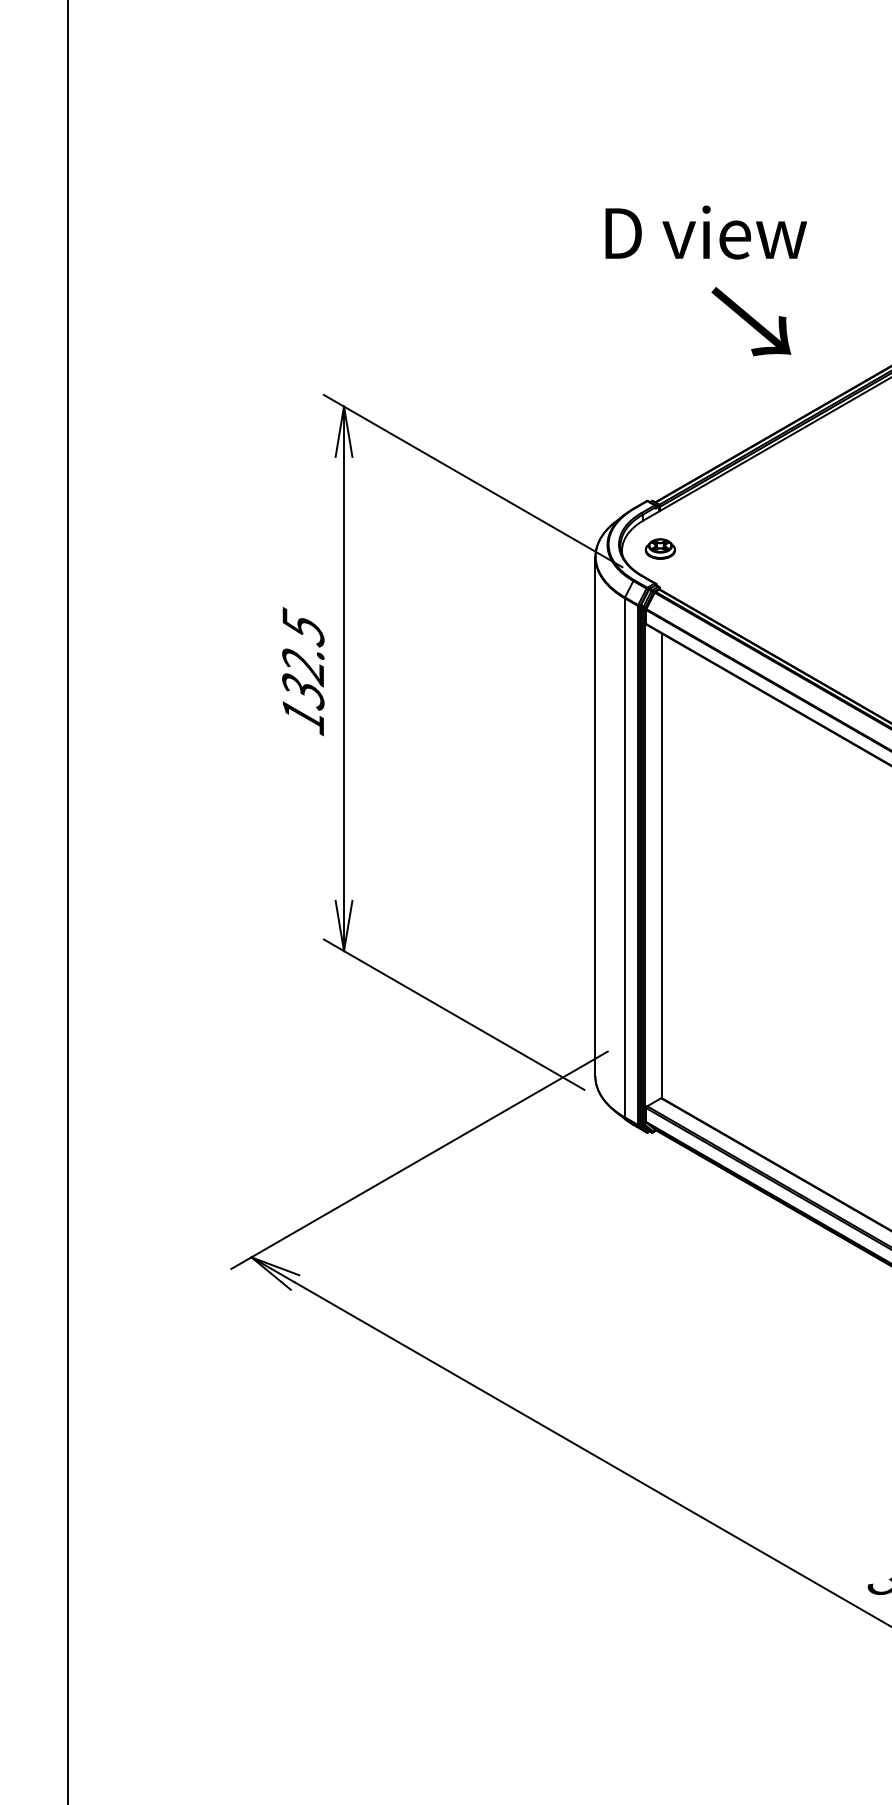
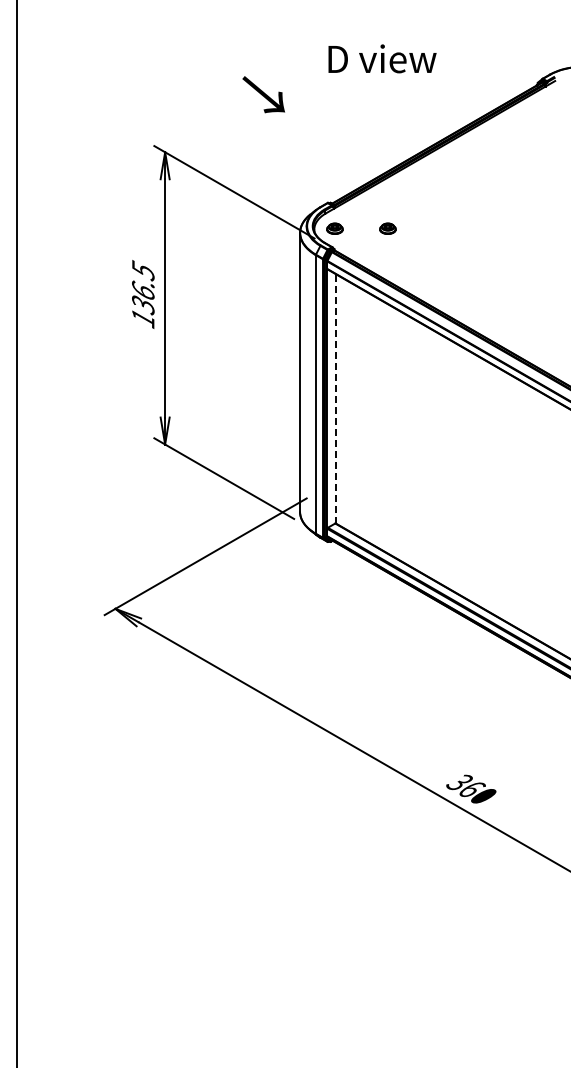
text: (706, 231) -> (382, 58), moved
text: (750, 321) -> (263, 94), moved
part: (758, 548) -> (387, 228), added
text: (303, 665) -> (143, 291), 132.5 -> 136.5
line: (661, 865) -> (335, 398), solid -> dashed

